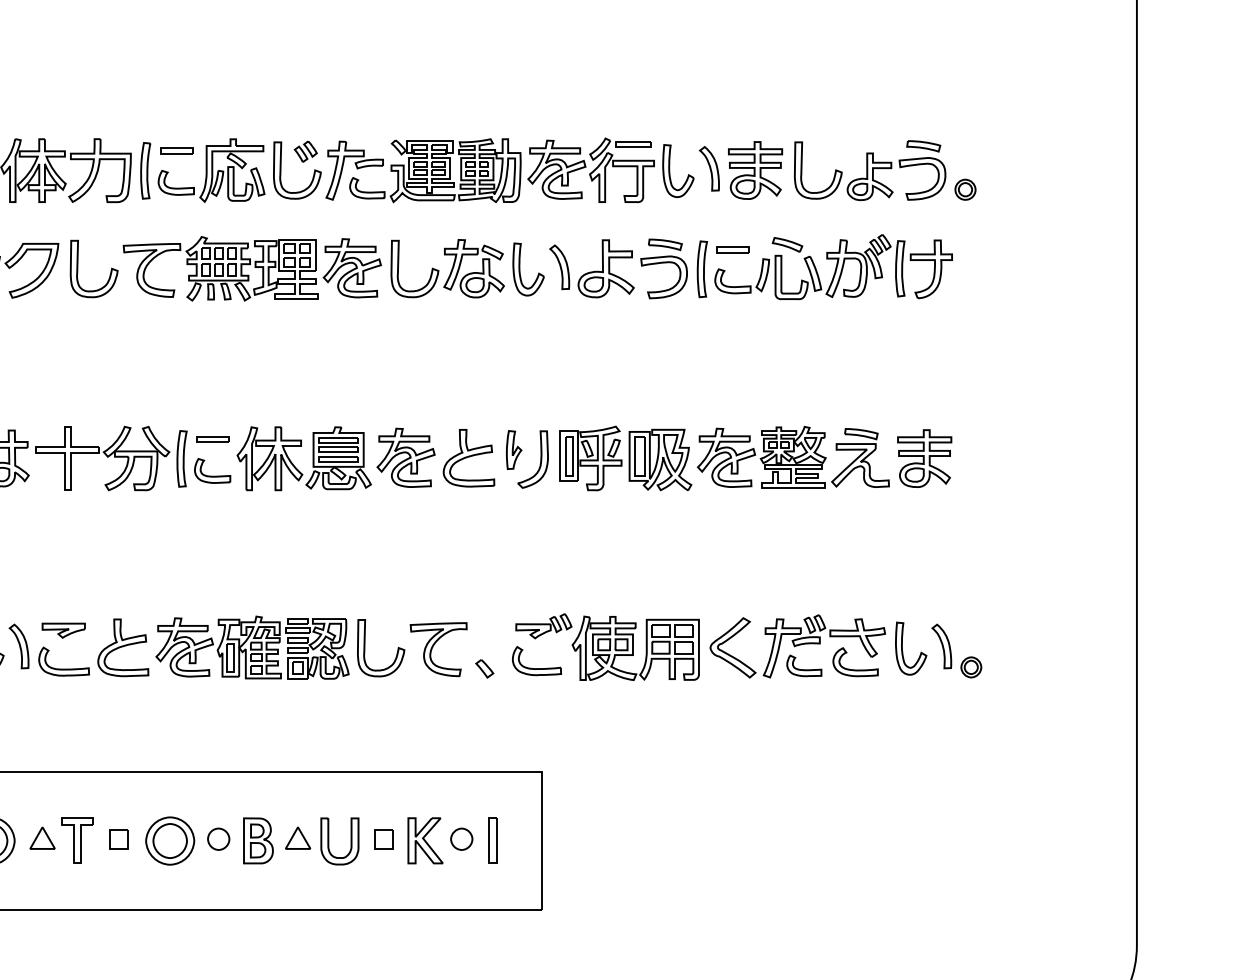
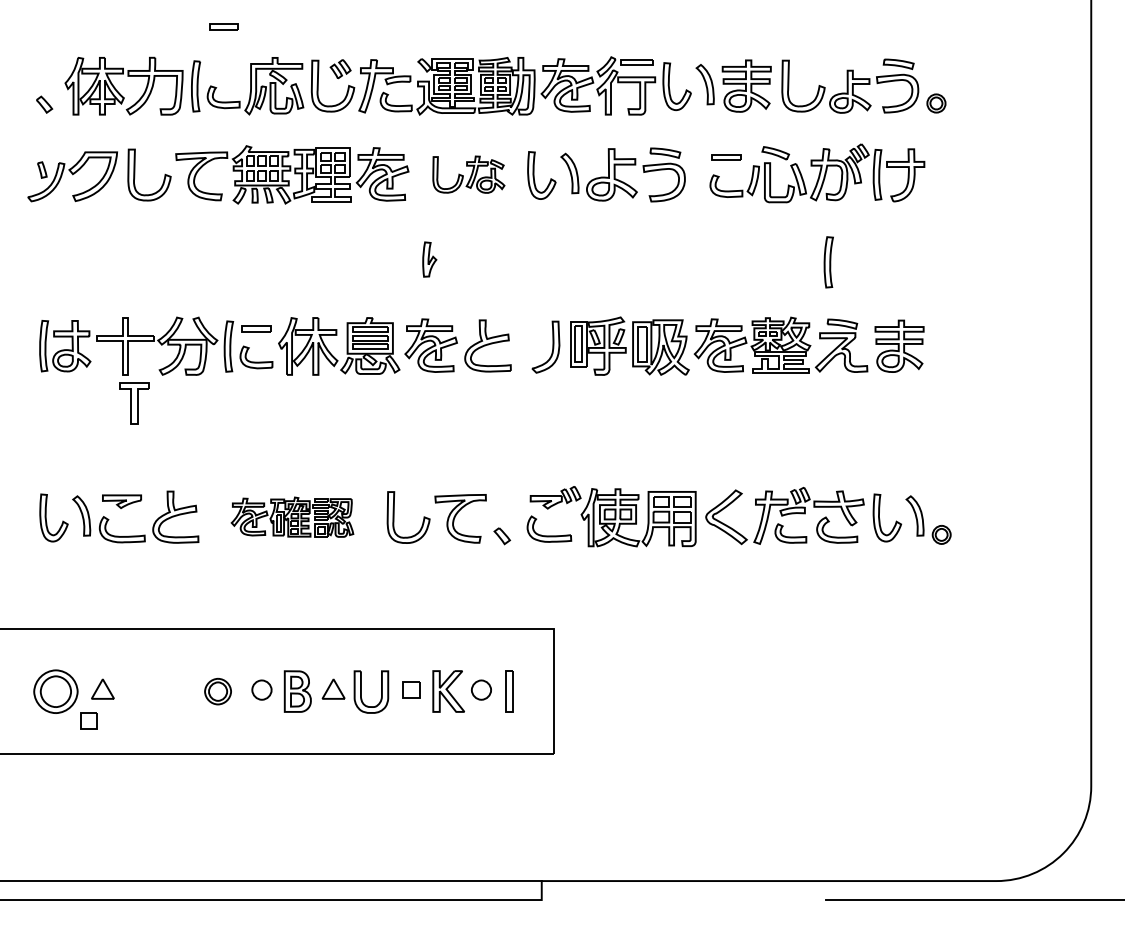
part: (176, 151) -> (223, 26), moved
part: (447, 268) -> (468, 174), size x0.7
part: (702, 269) -> (828, 262), moved
part: (513, 449) -> (429, 259), moved
part: (252, 648) -> (292, 517), size x0.7
part: (118, 838) -> (88, 720), moved
part: (77, 840) -> (134, 403), moved
part: (169, 840) -> (217, 691), size x0.6

